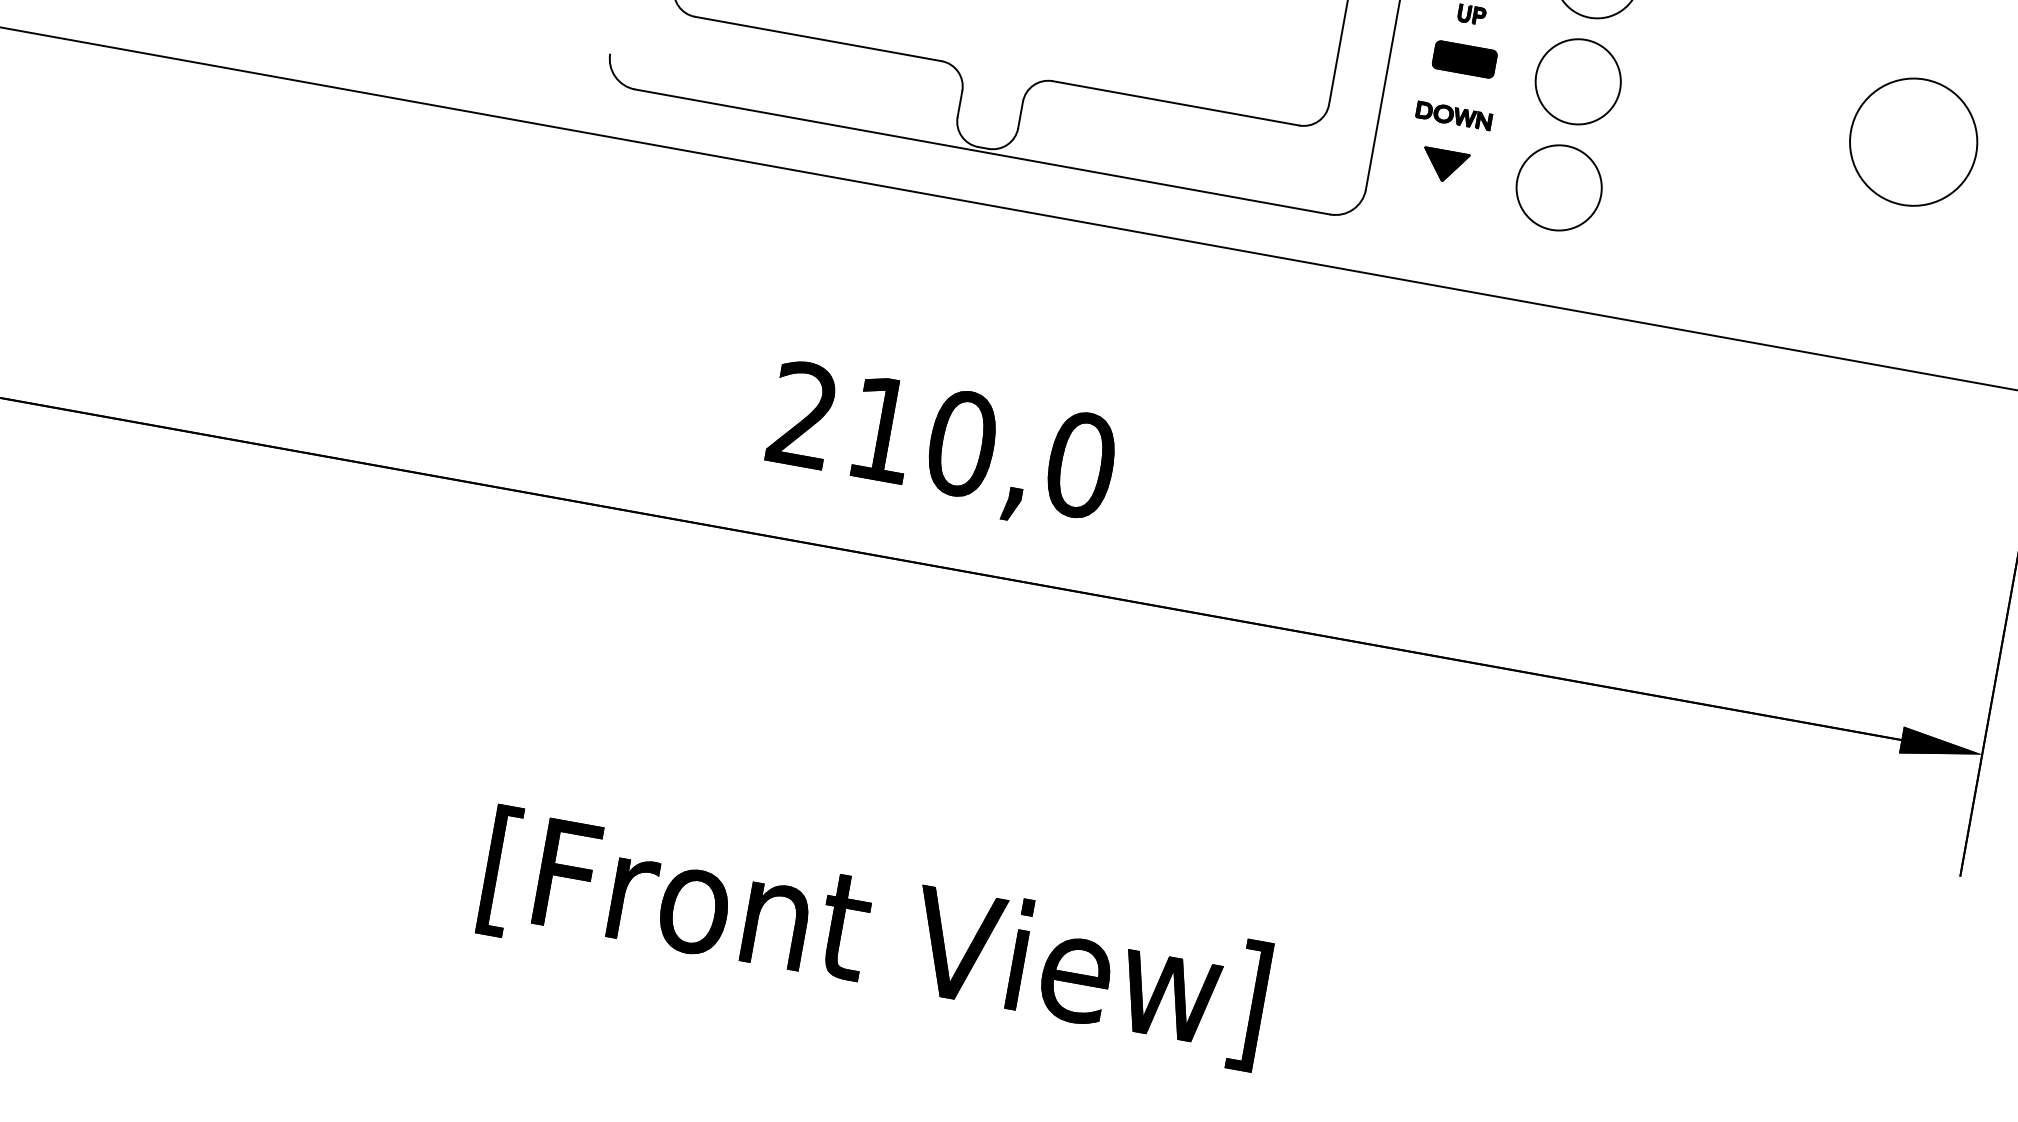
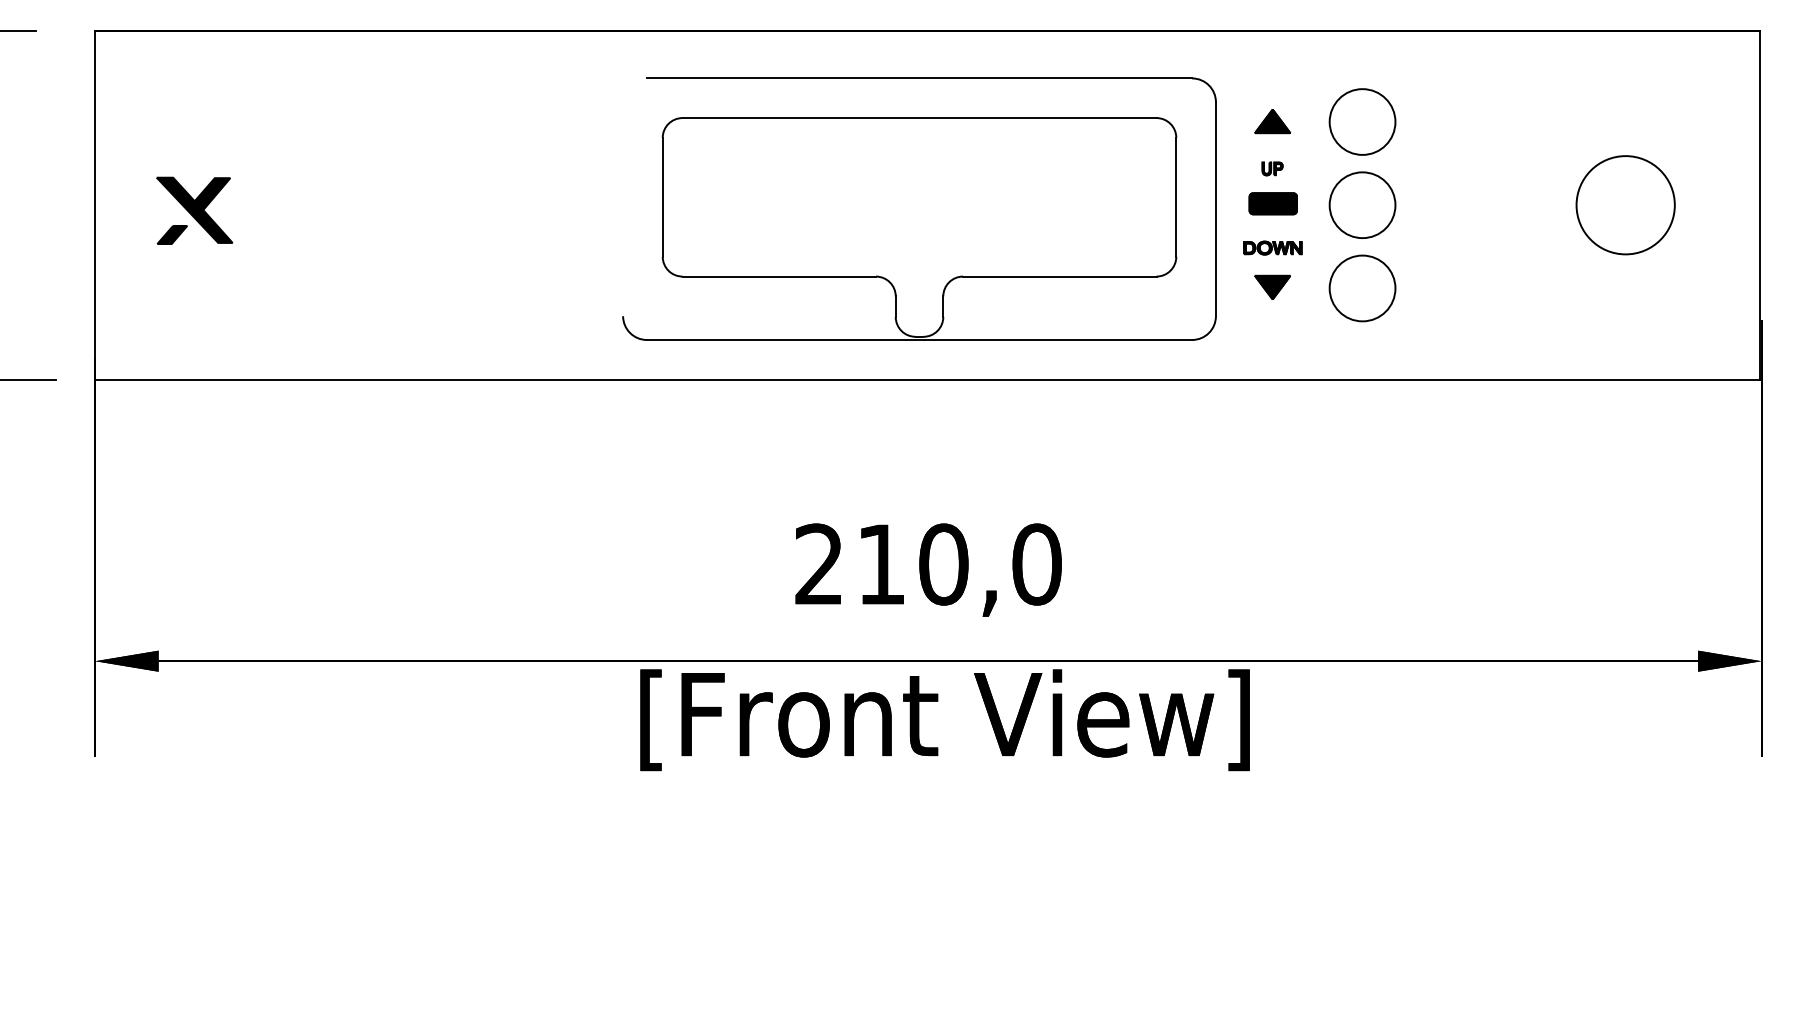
text: (874, 938) -> (944, 720), moved

